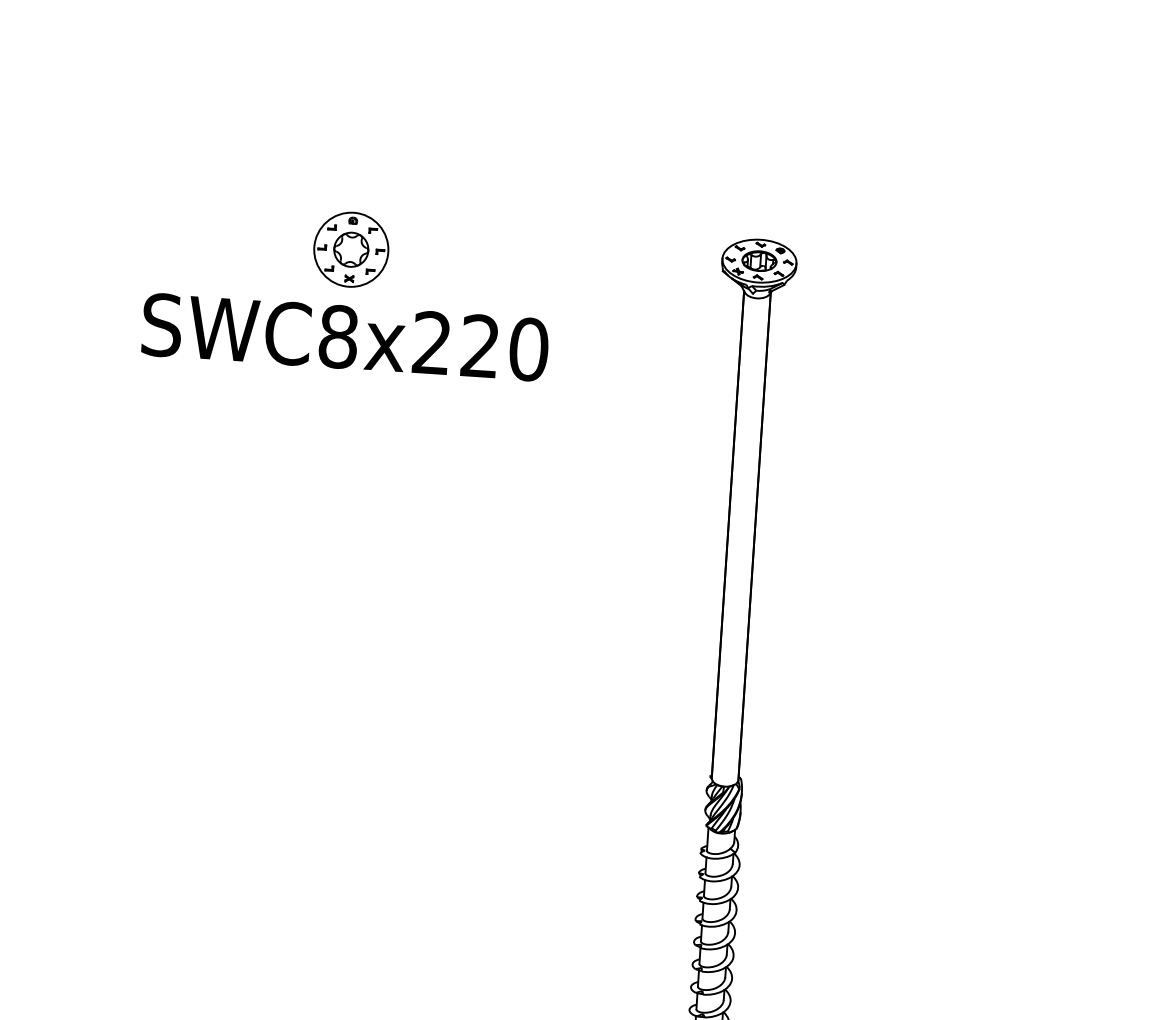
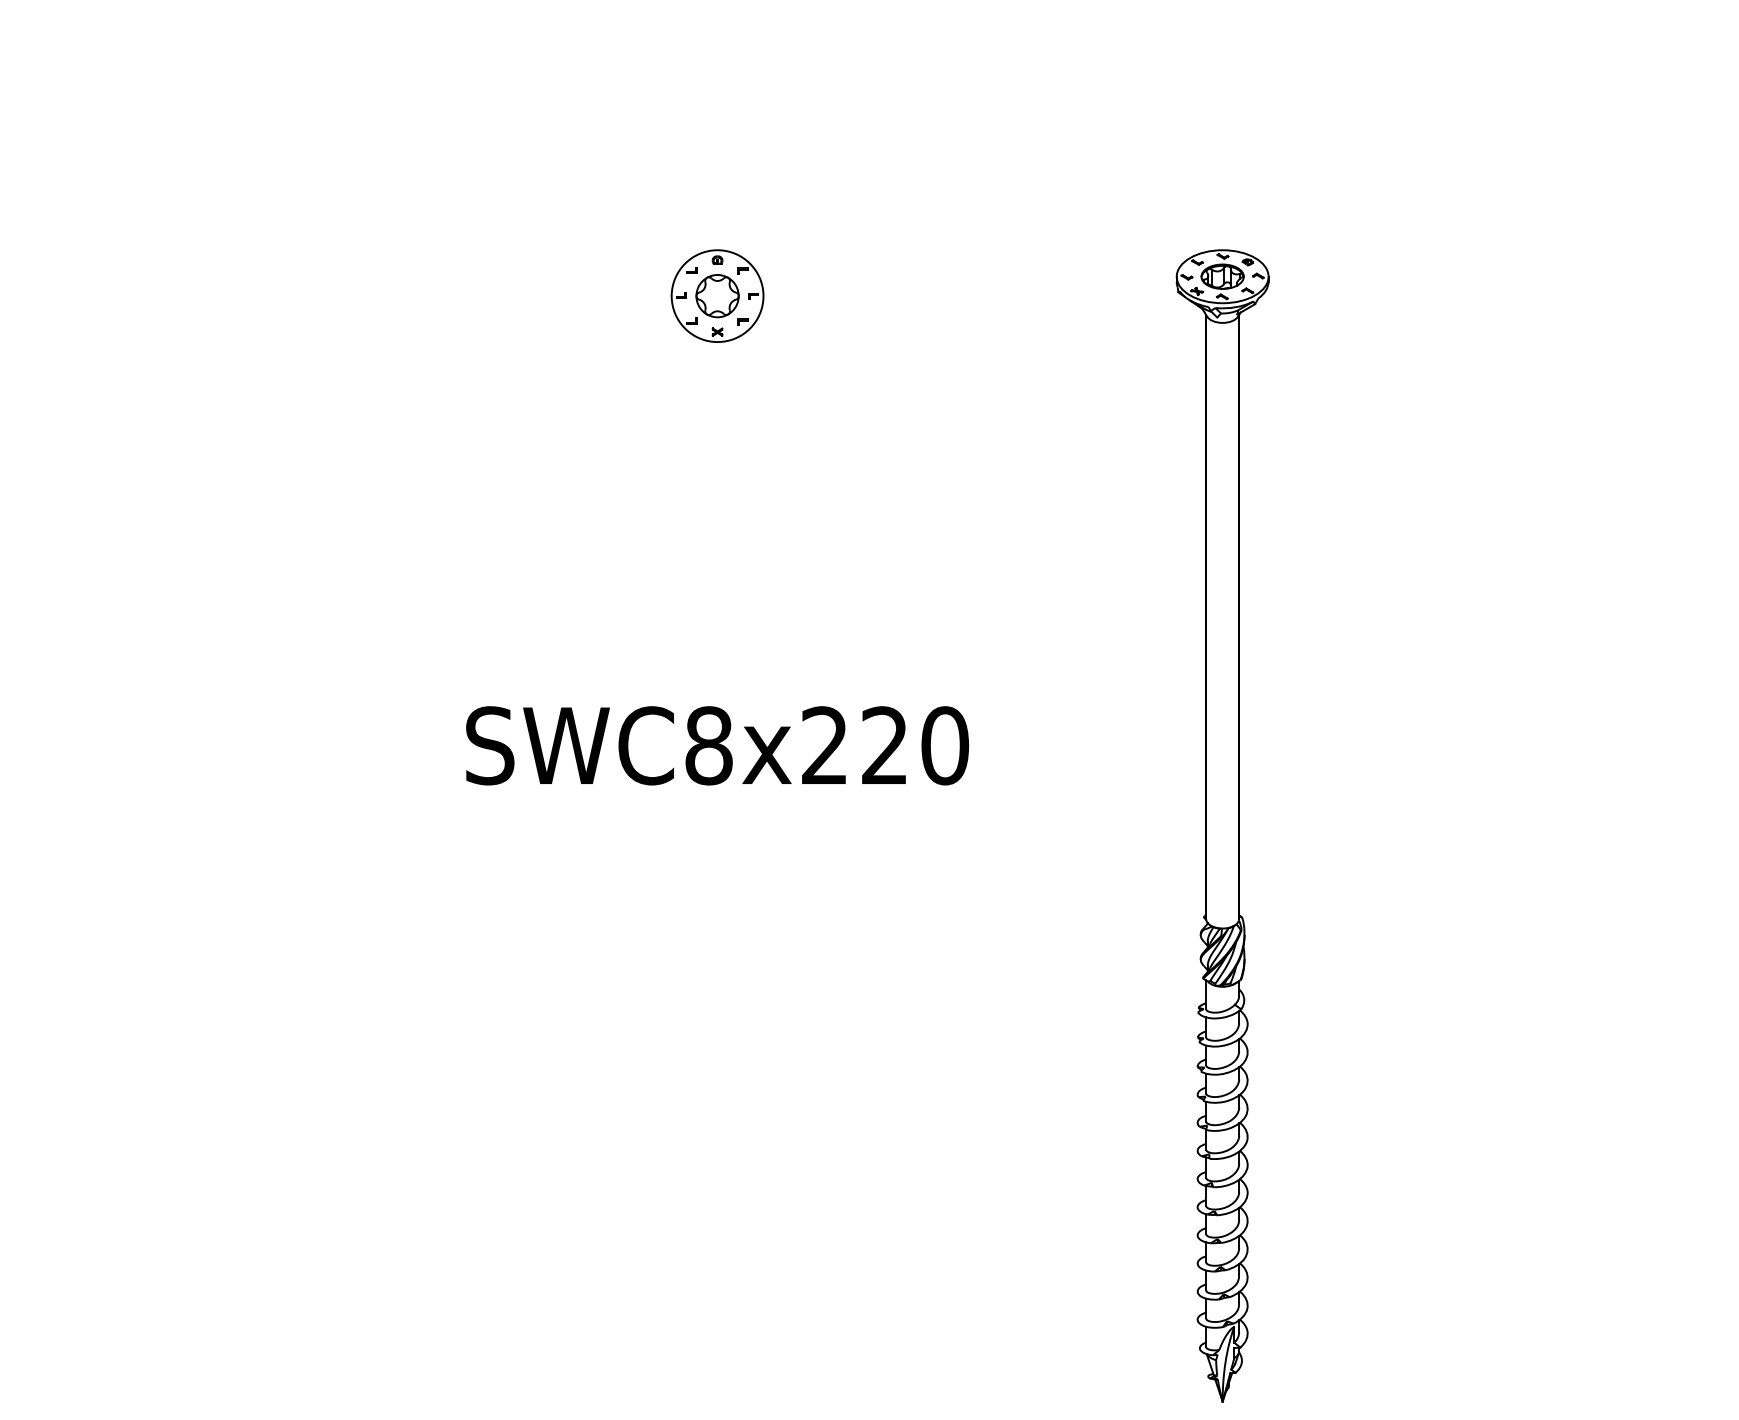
text: (345, 337) -> (717, 745), moved

